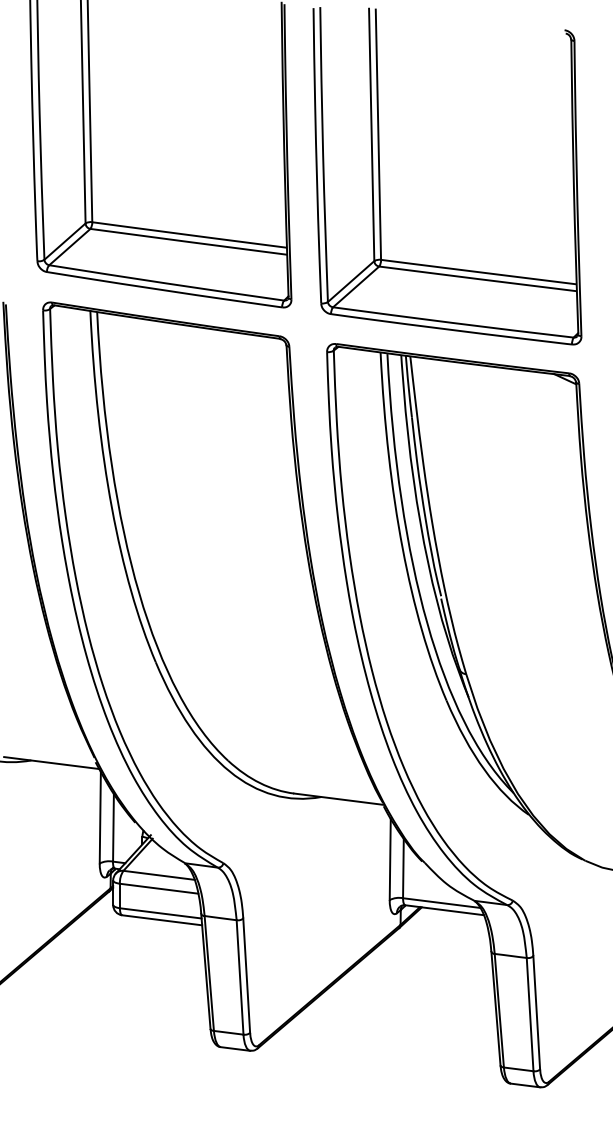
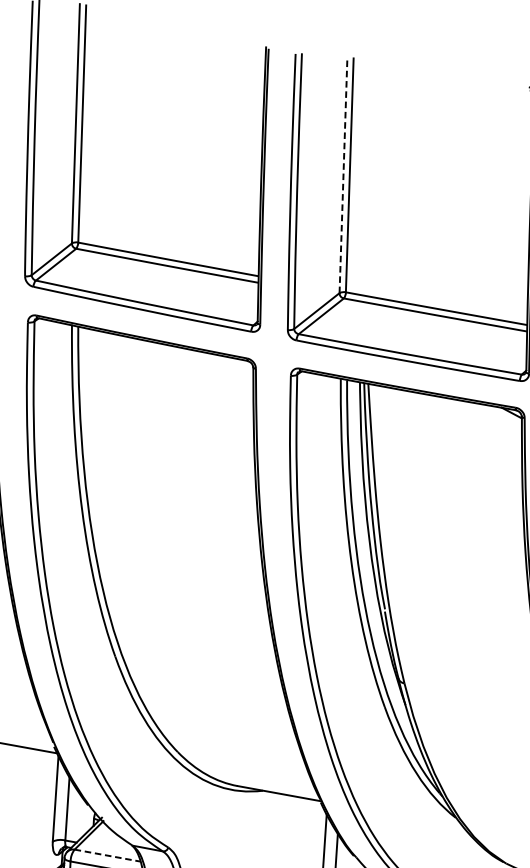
line: (371, 134) -> (343, 174), solid -> dashed
line: (159, 875) -> (107, 855), solid -> dashed

